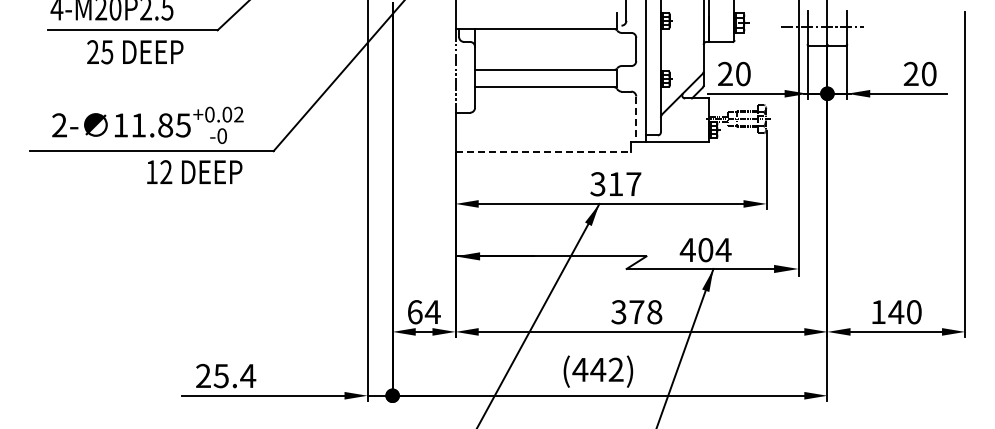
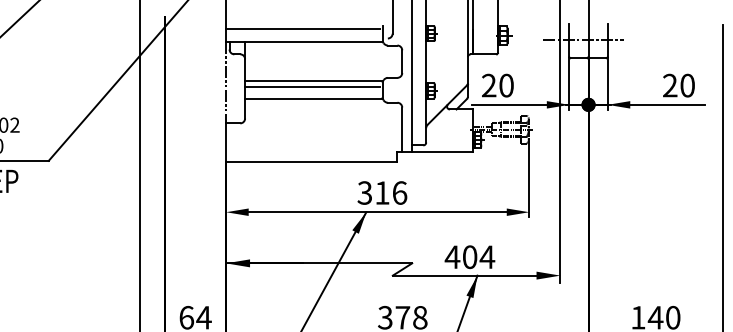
line: (534, 15) -> (303, 28), added
line: (544, 75) -> (312, 87), added
line: (636, 119) -> (402, 129), dashed -> solid
line: (543, 152) -> (311, 162), dashed -> solid
text: (633, 184) -> (399, 193), 317 -> 316

